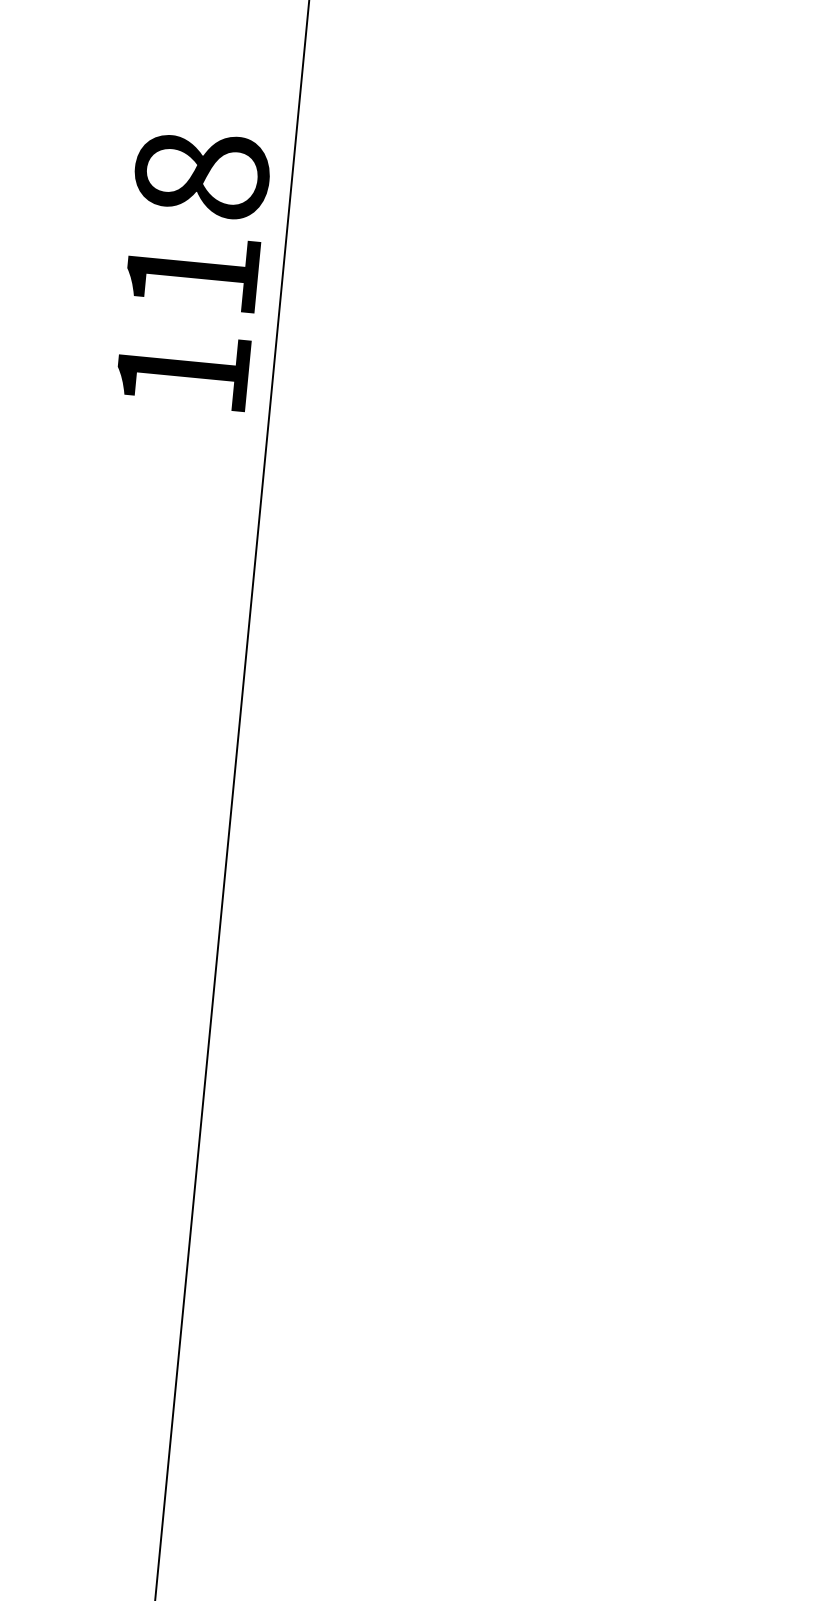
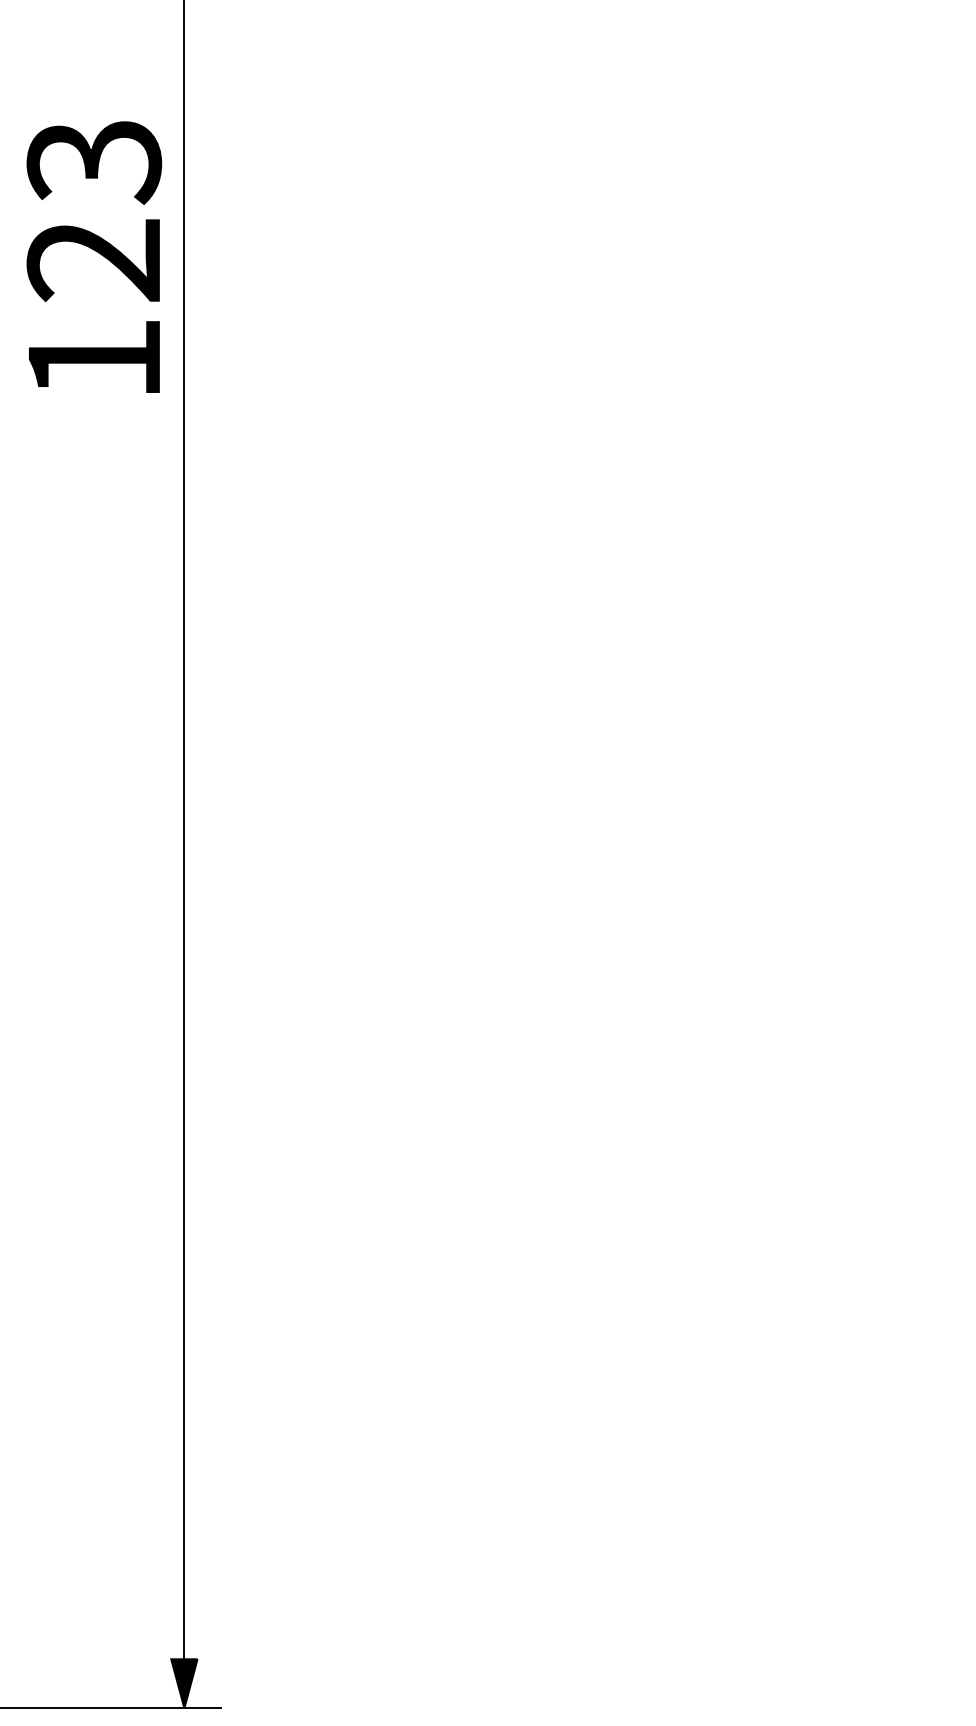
text: (197, 224) -> (94, 210), 118 -> 123

